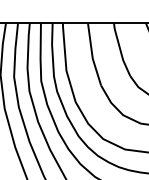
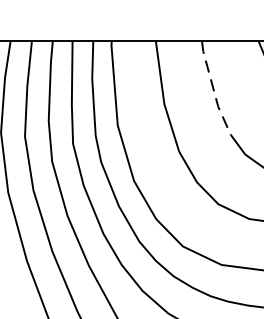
line: (120, 50) -> (213, 89), solid -> dashed

